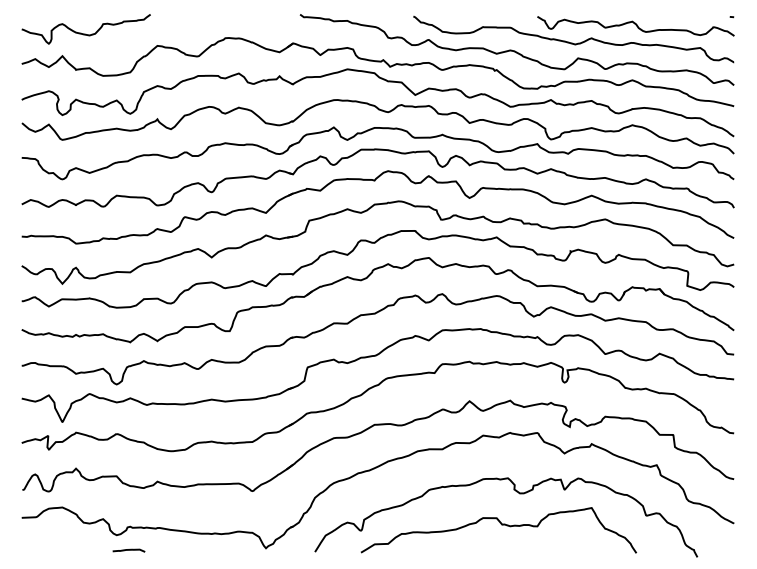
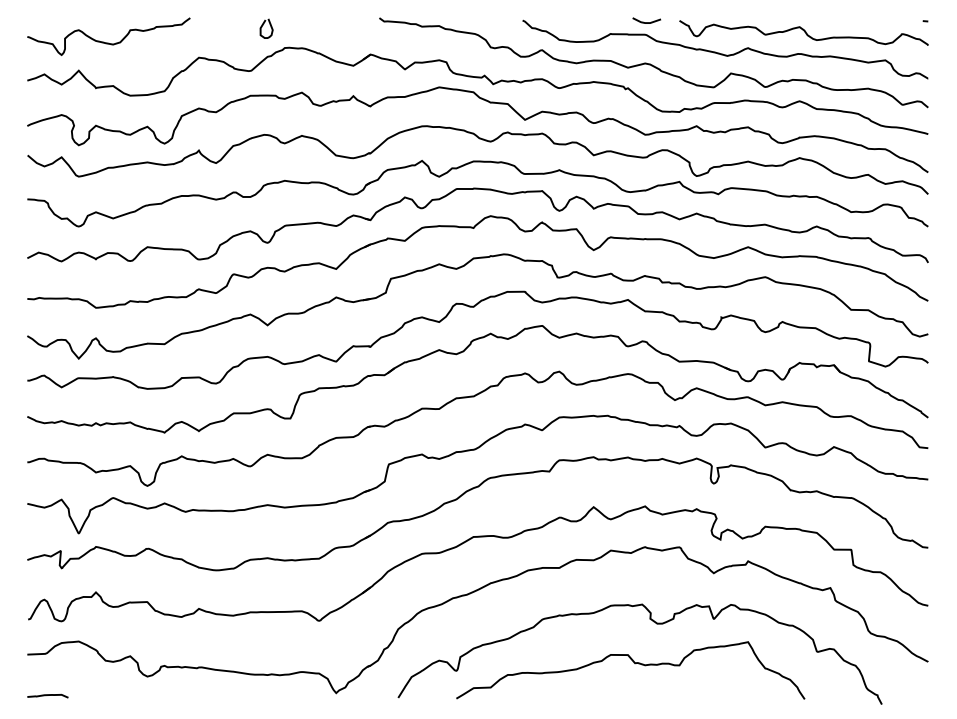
line: (511, 18) -> (646, 22), added
curve: (207, 21) -> (262, 27), added
curve: (128, 550) -> (47, 695), moved

